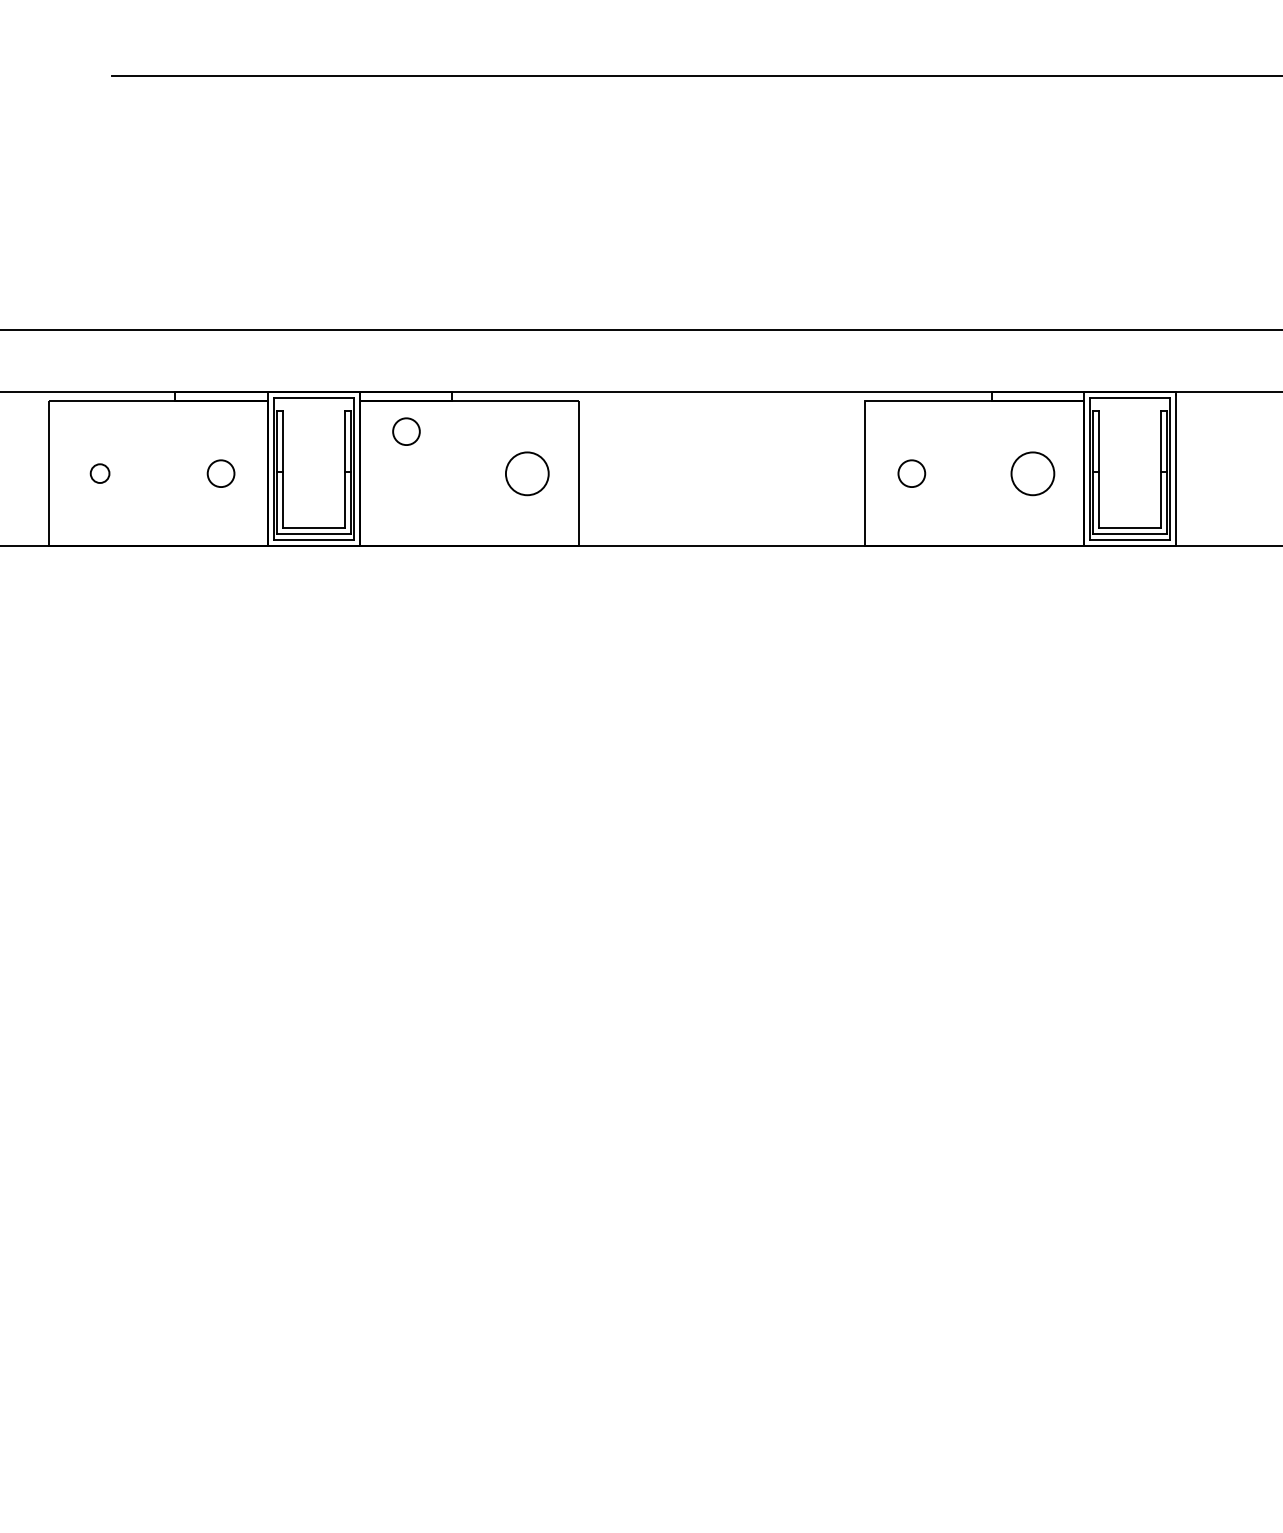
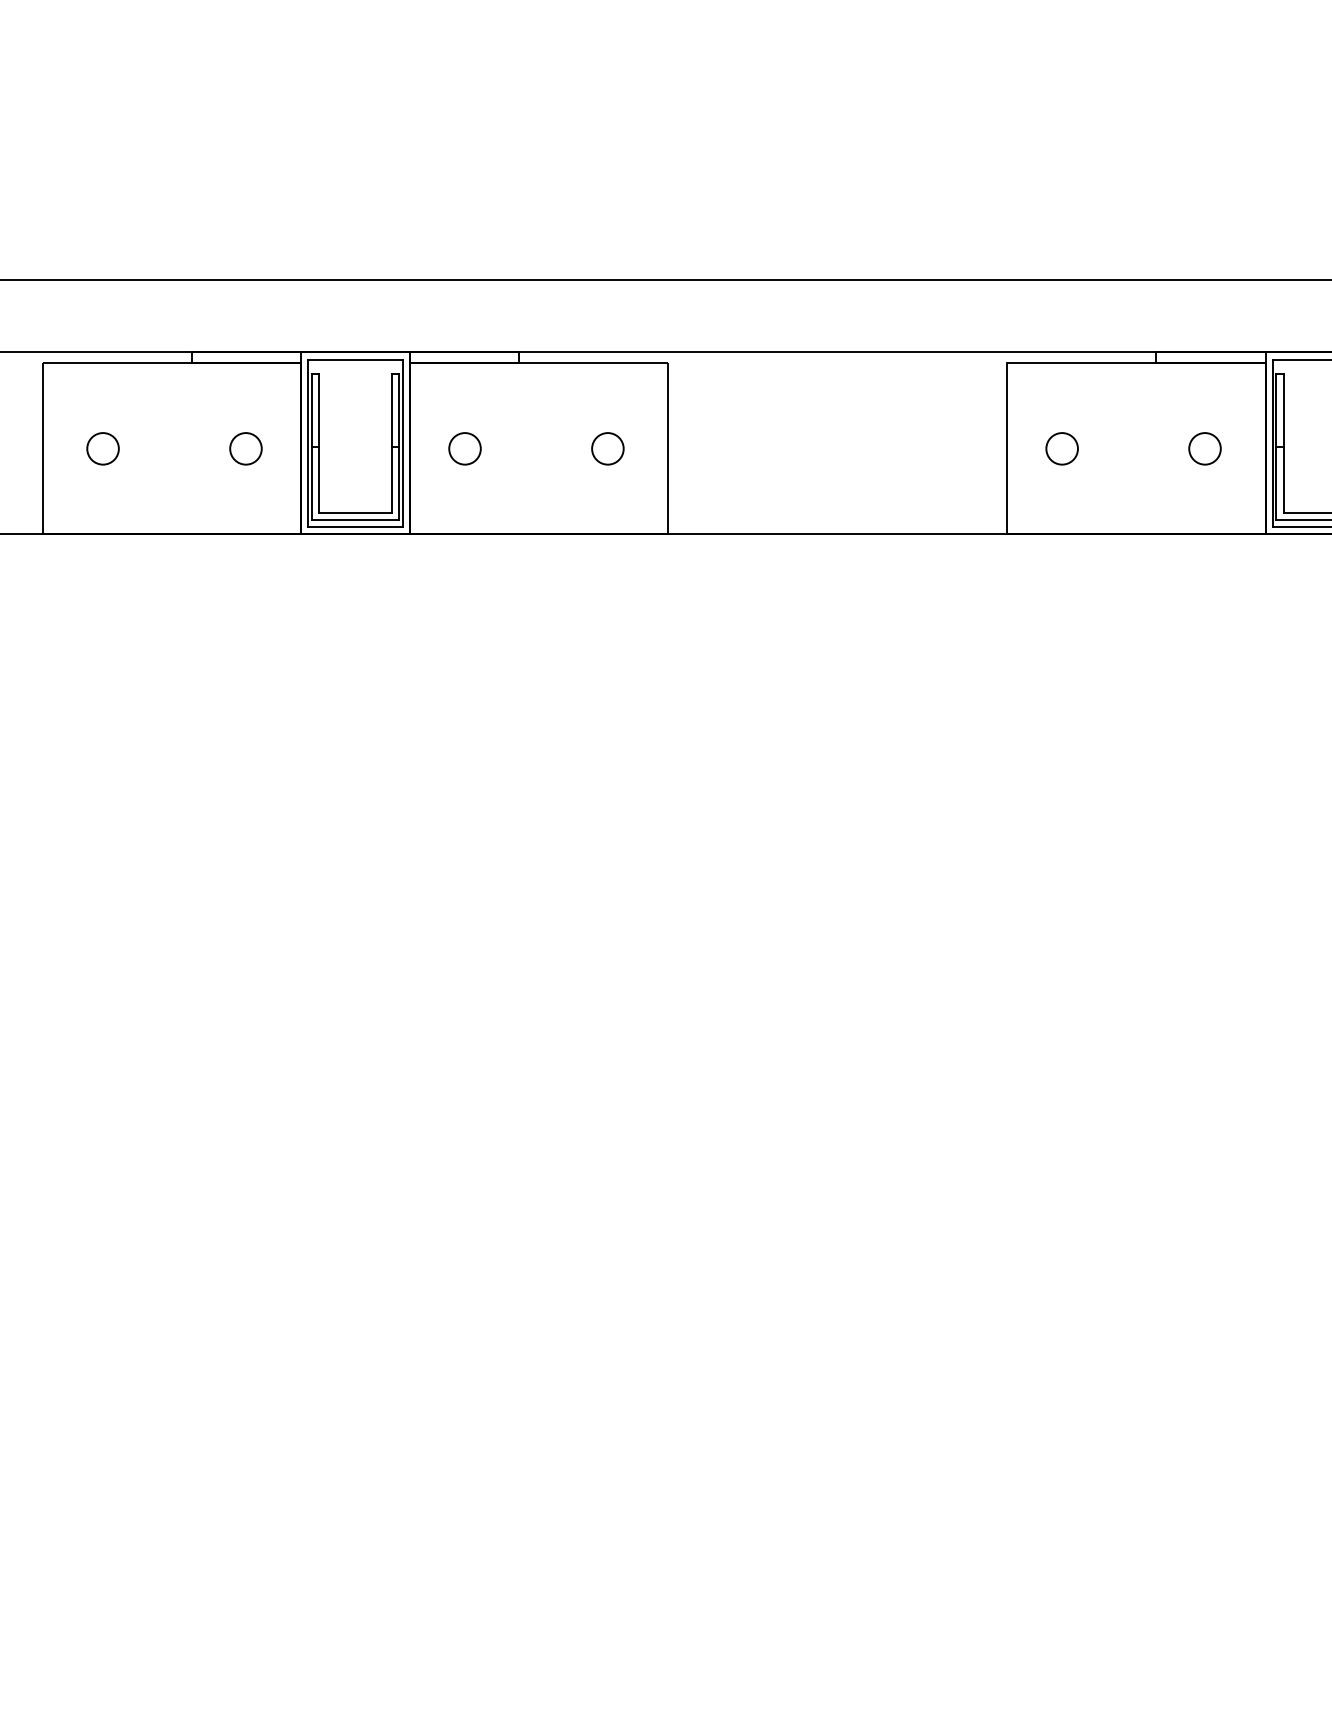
circle: (406, 431) -> (465, 448), moved
circle: (99, 473) -> (102, 448), size x1.43
circle: (527, 473) -> (608, 448), size x0.62
circle: (1032, 473) -> (1204, 448), size x0.62

